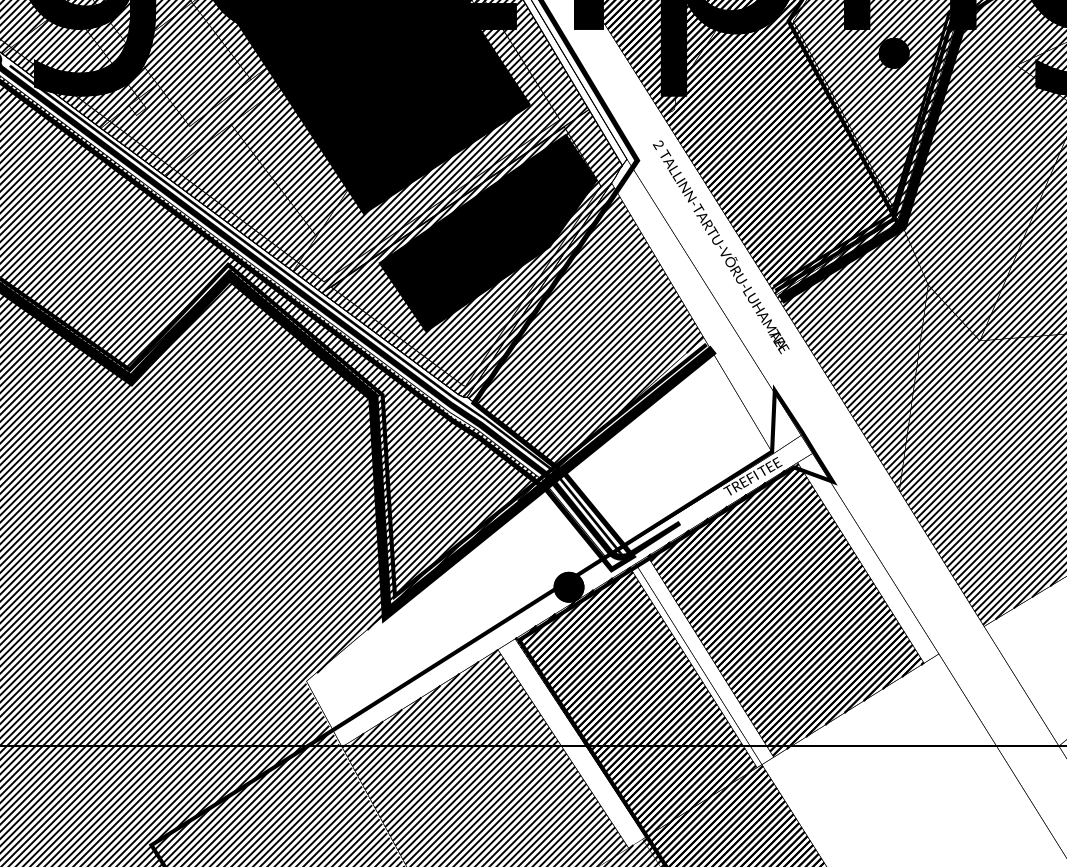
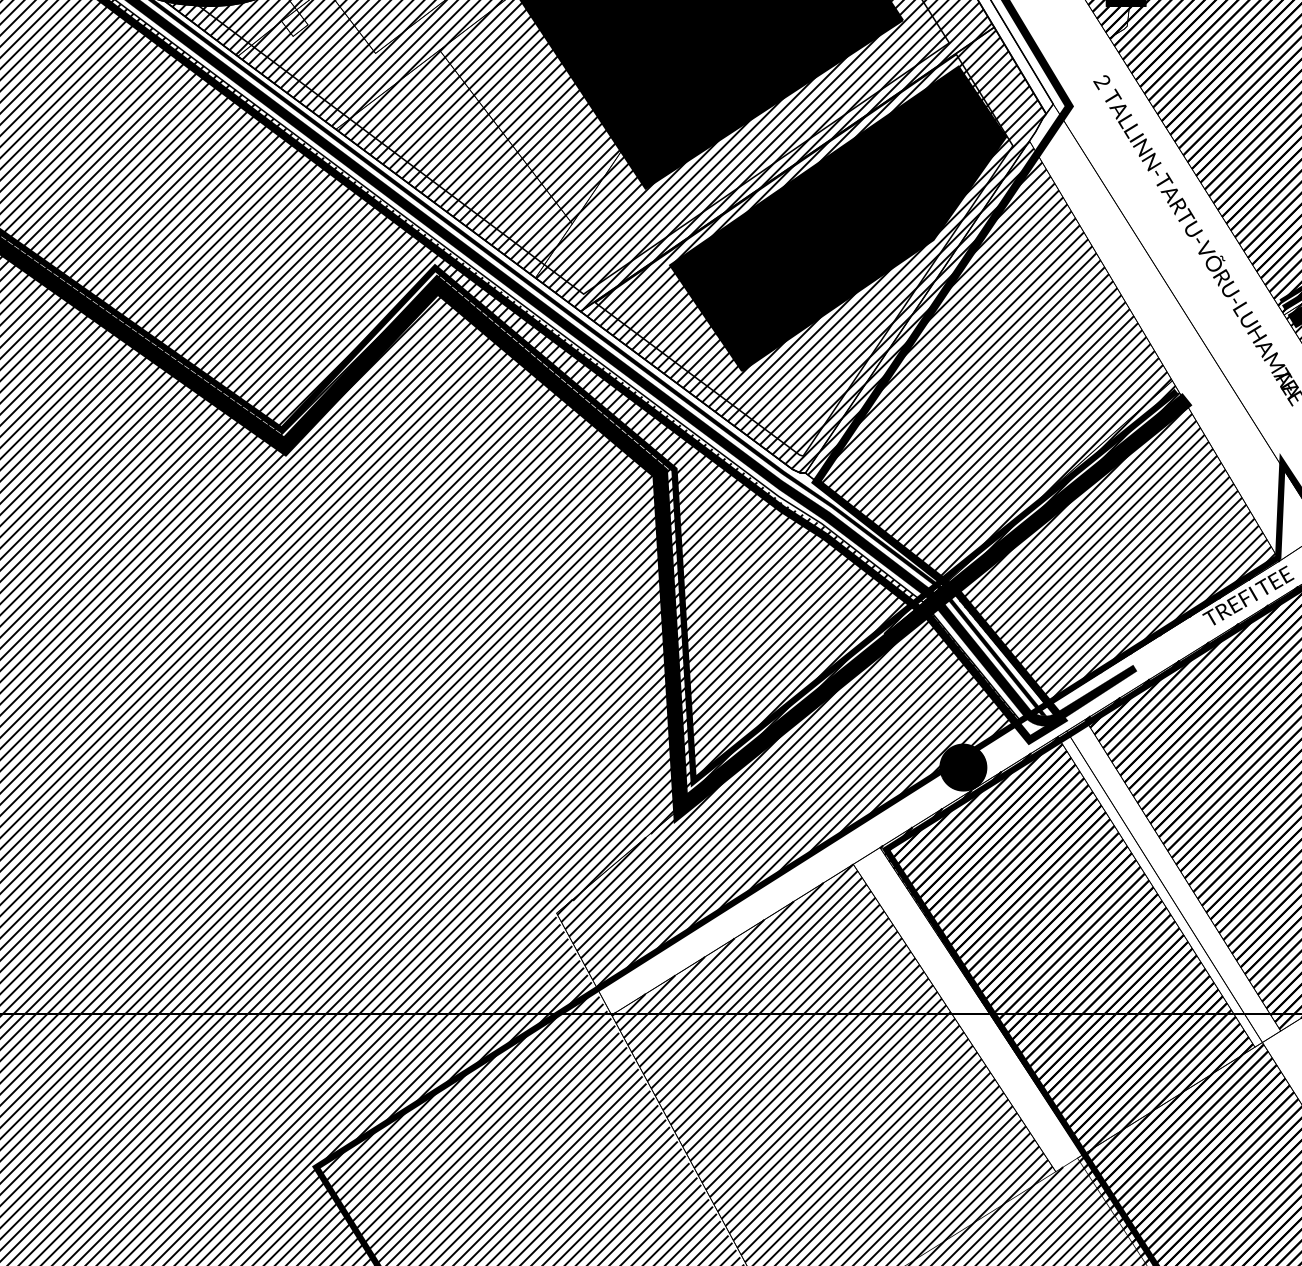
hatch: (666, 443) -> (1114, 544), added
hatch: (456, 604) -> (789, 794), added

